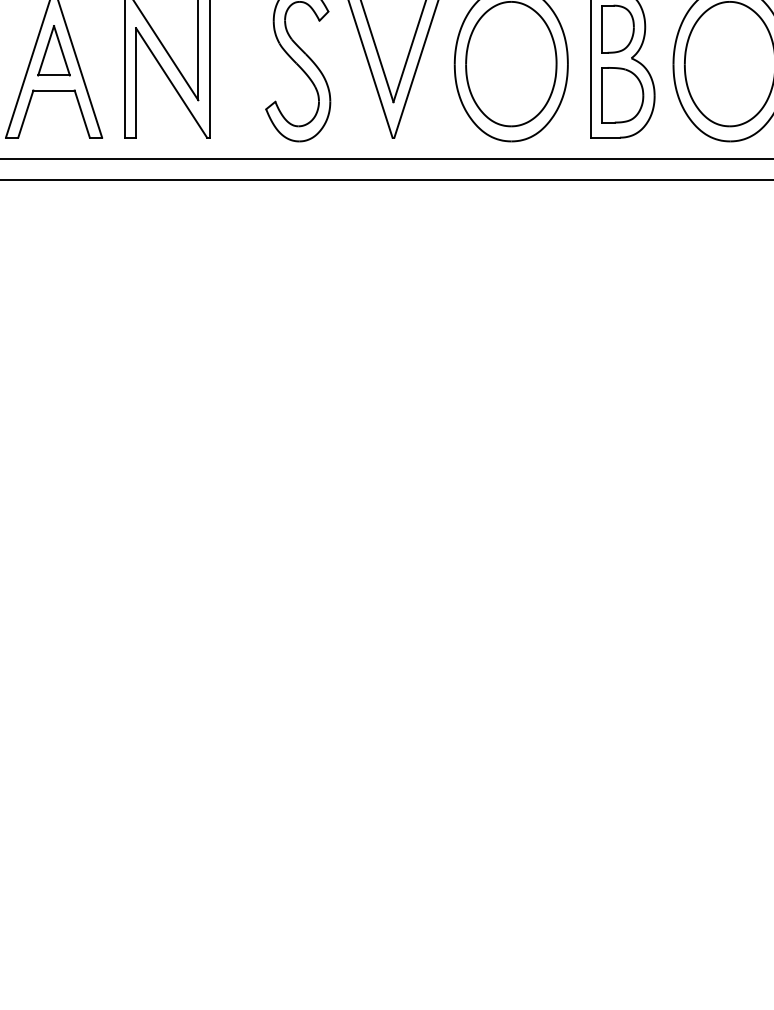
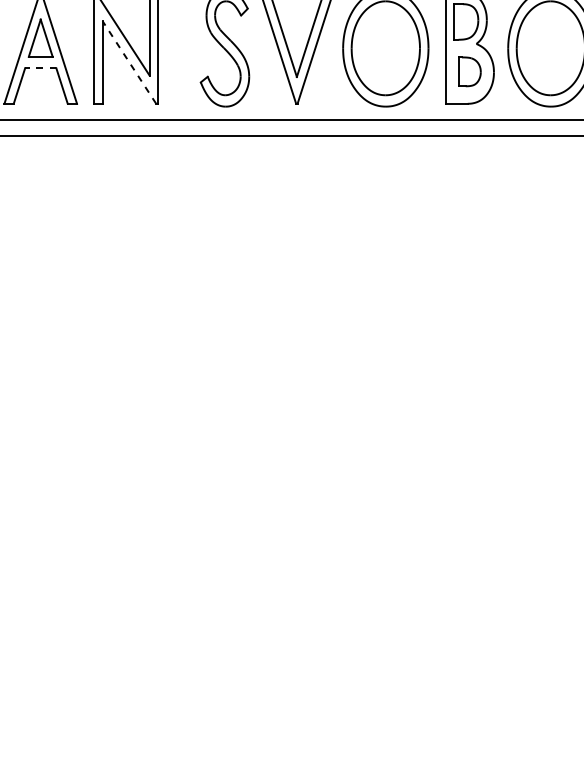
line: (171, 82) -> (129, 62), solid -> dashed
line: (54, 90) -> (41, 68), solid -> dashed
part: (622, 95) -> (469, 71), size x0.7

